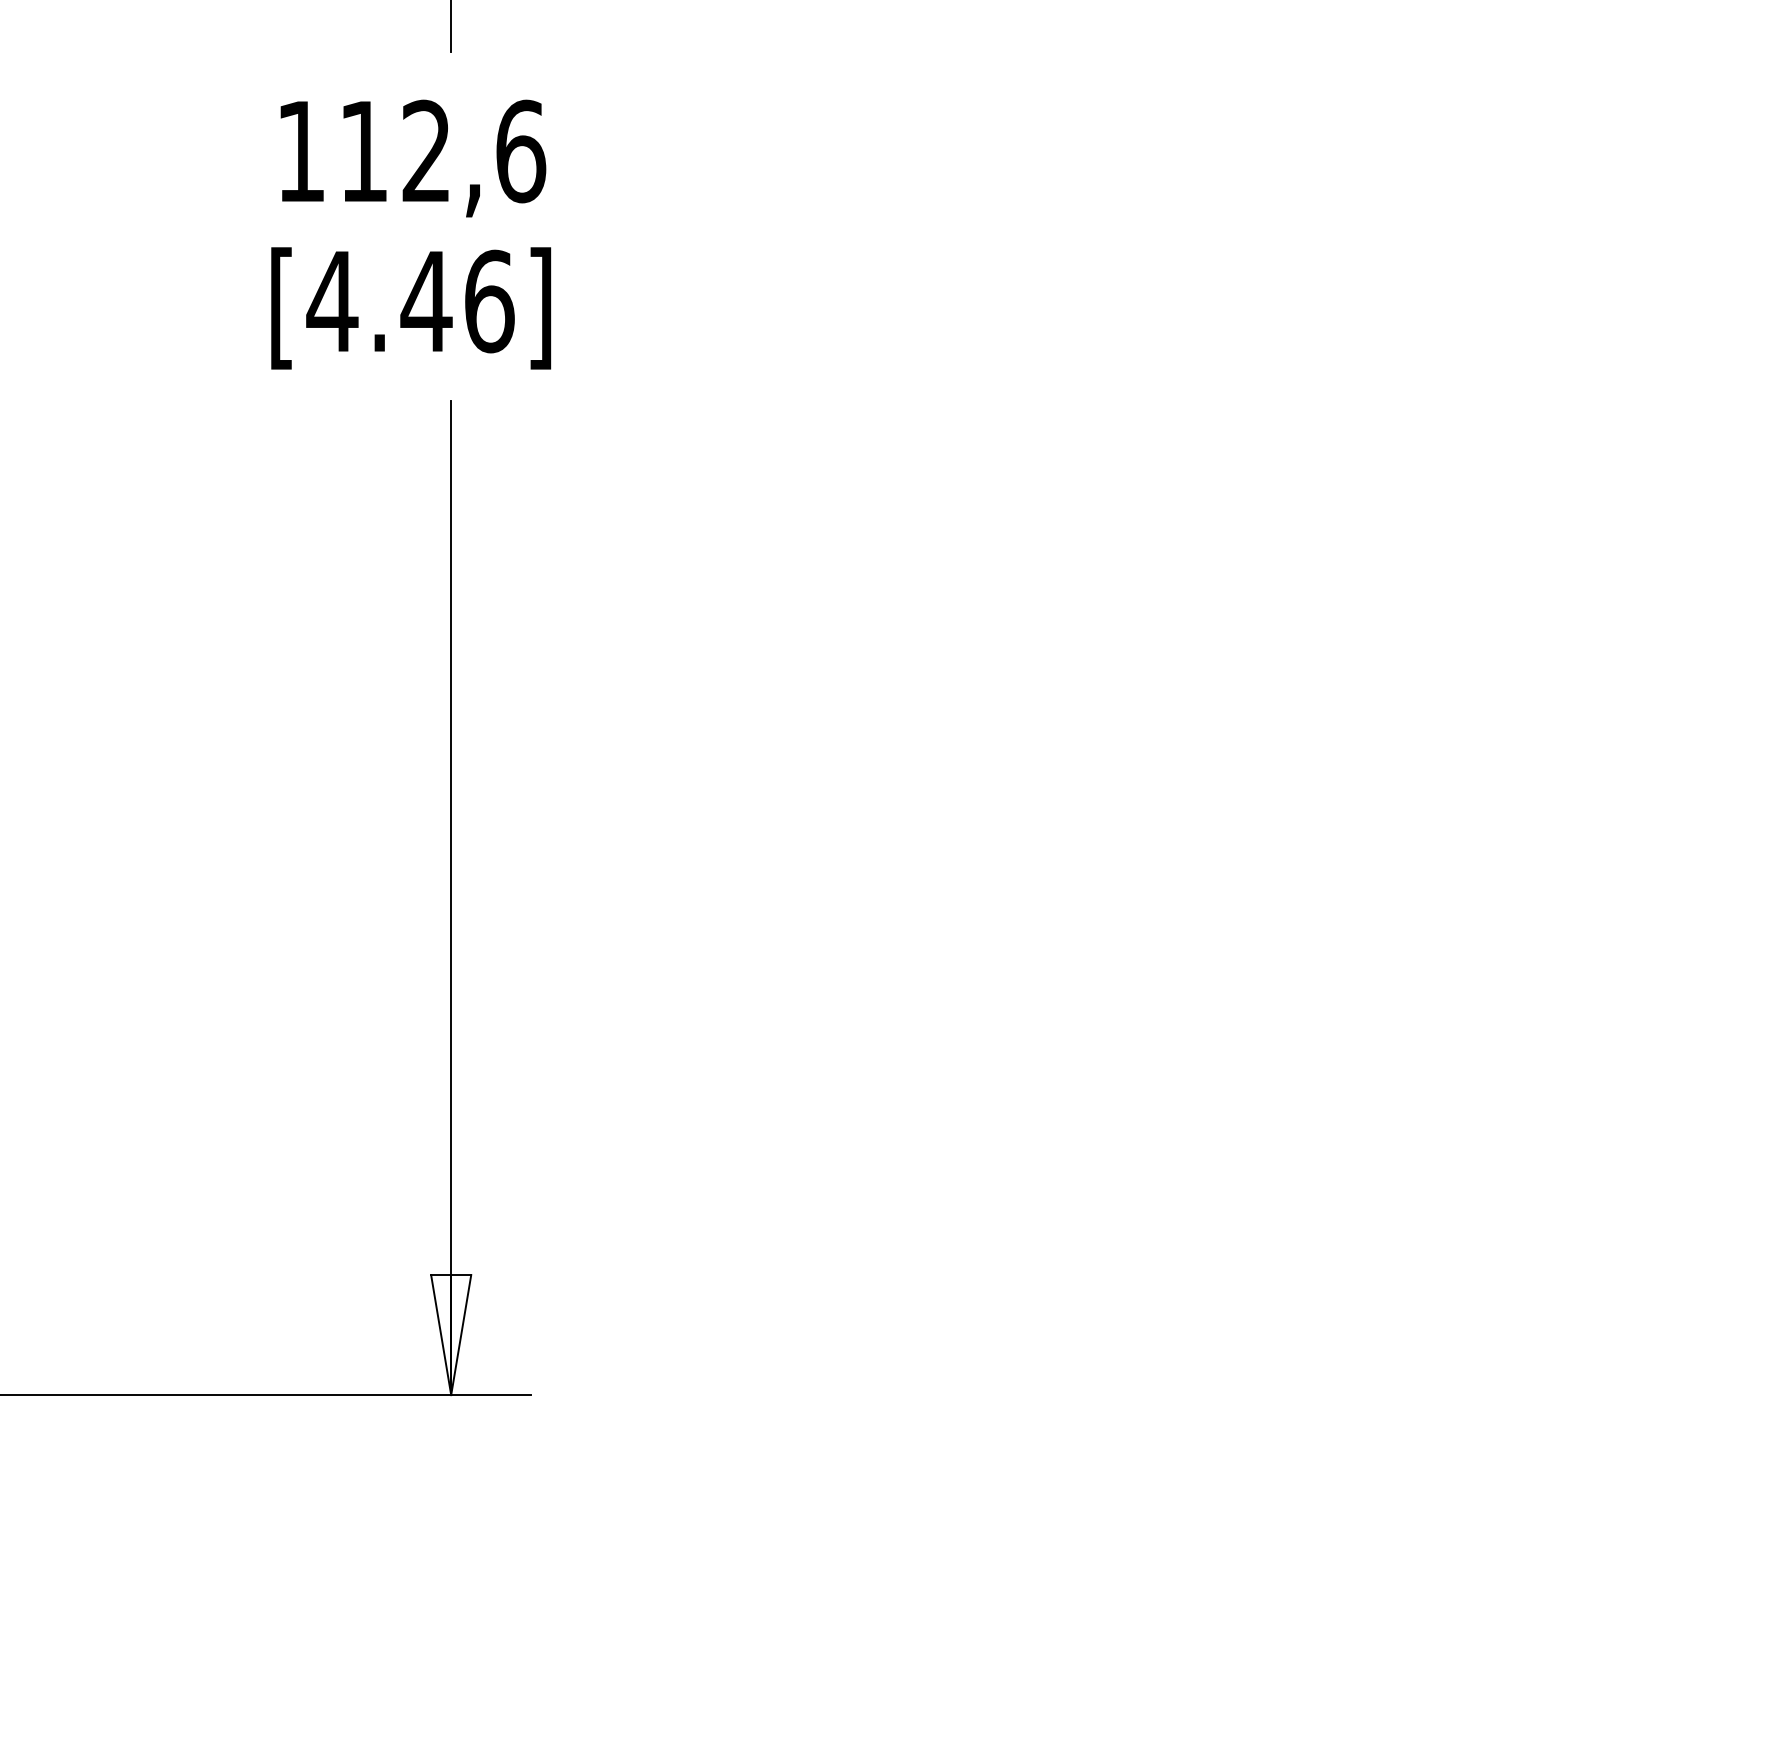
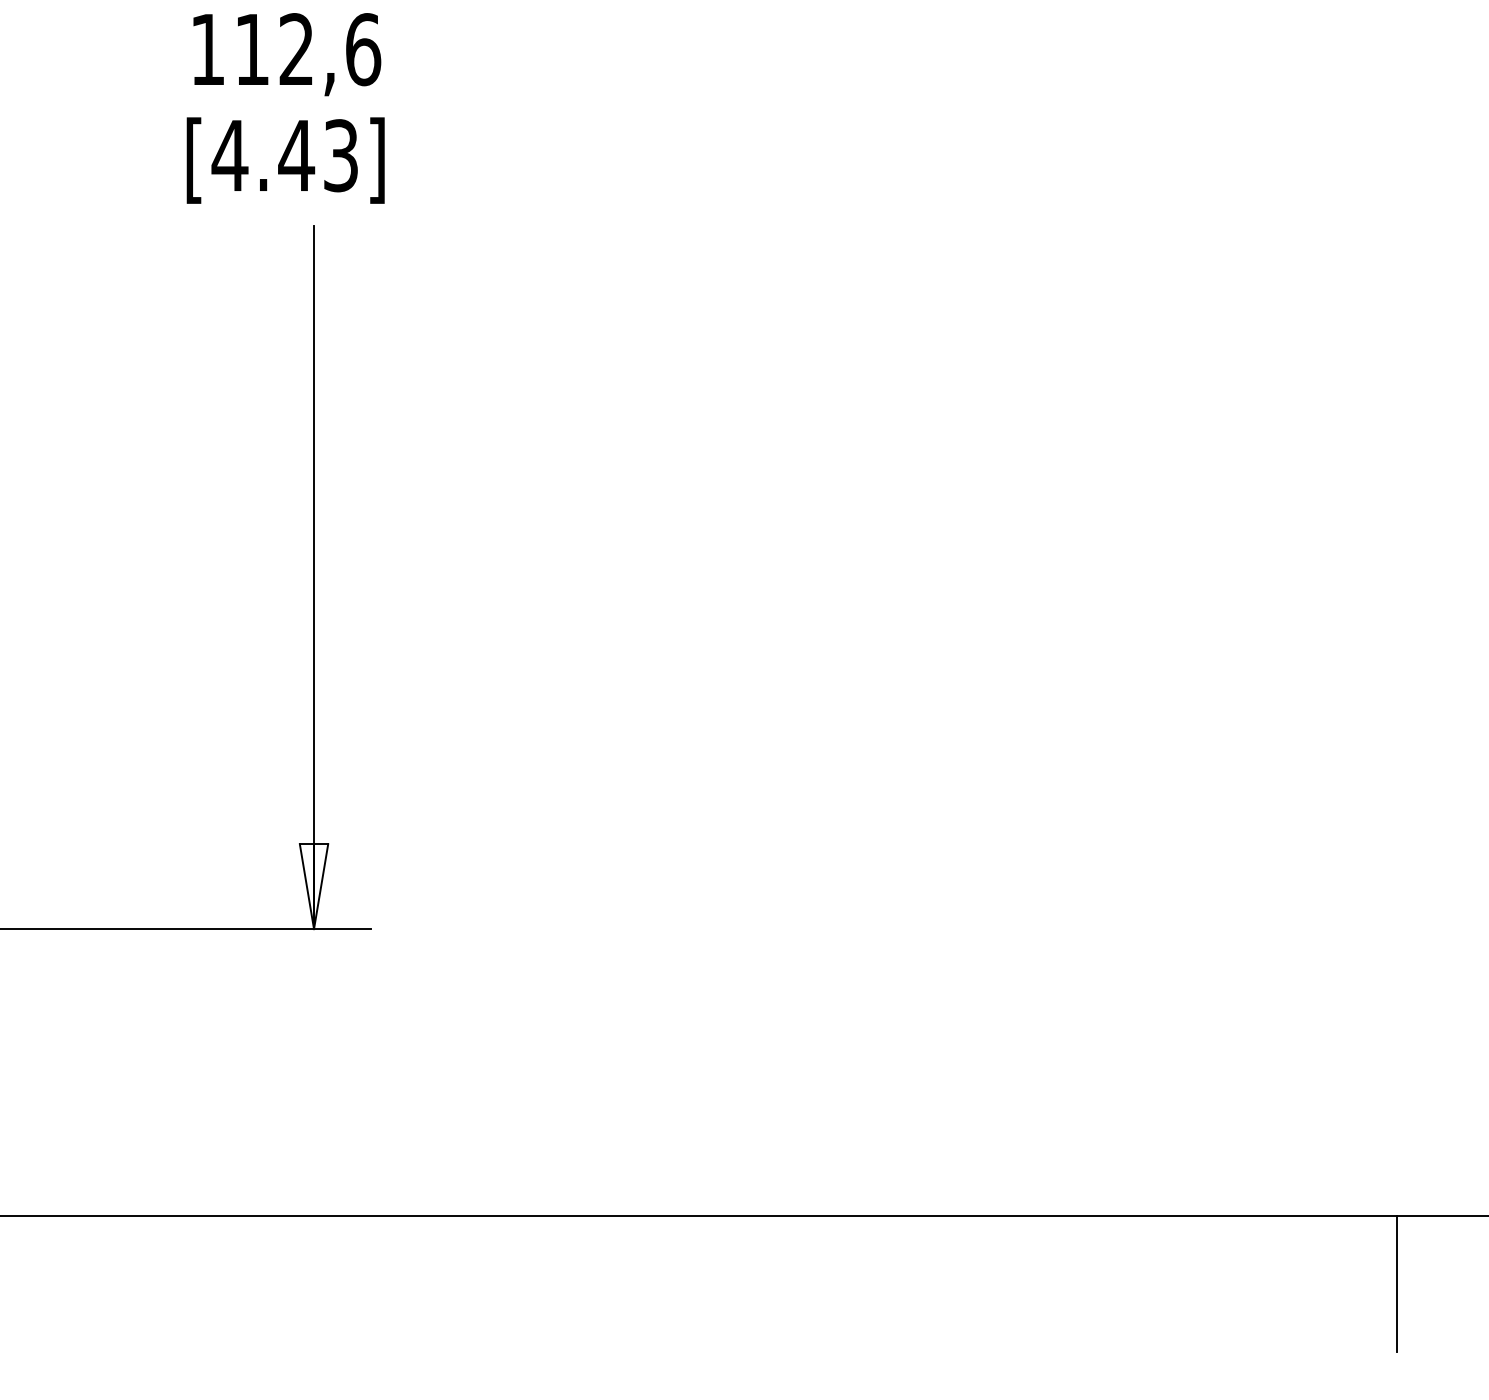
text: (490, 301) -> (341, 155), [4.46] -> [4.43]

